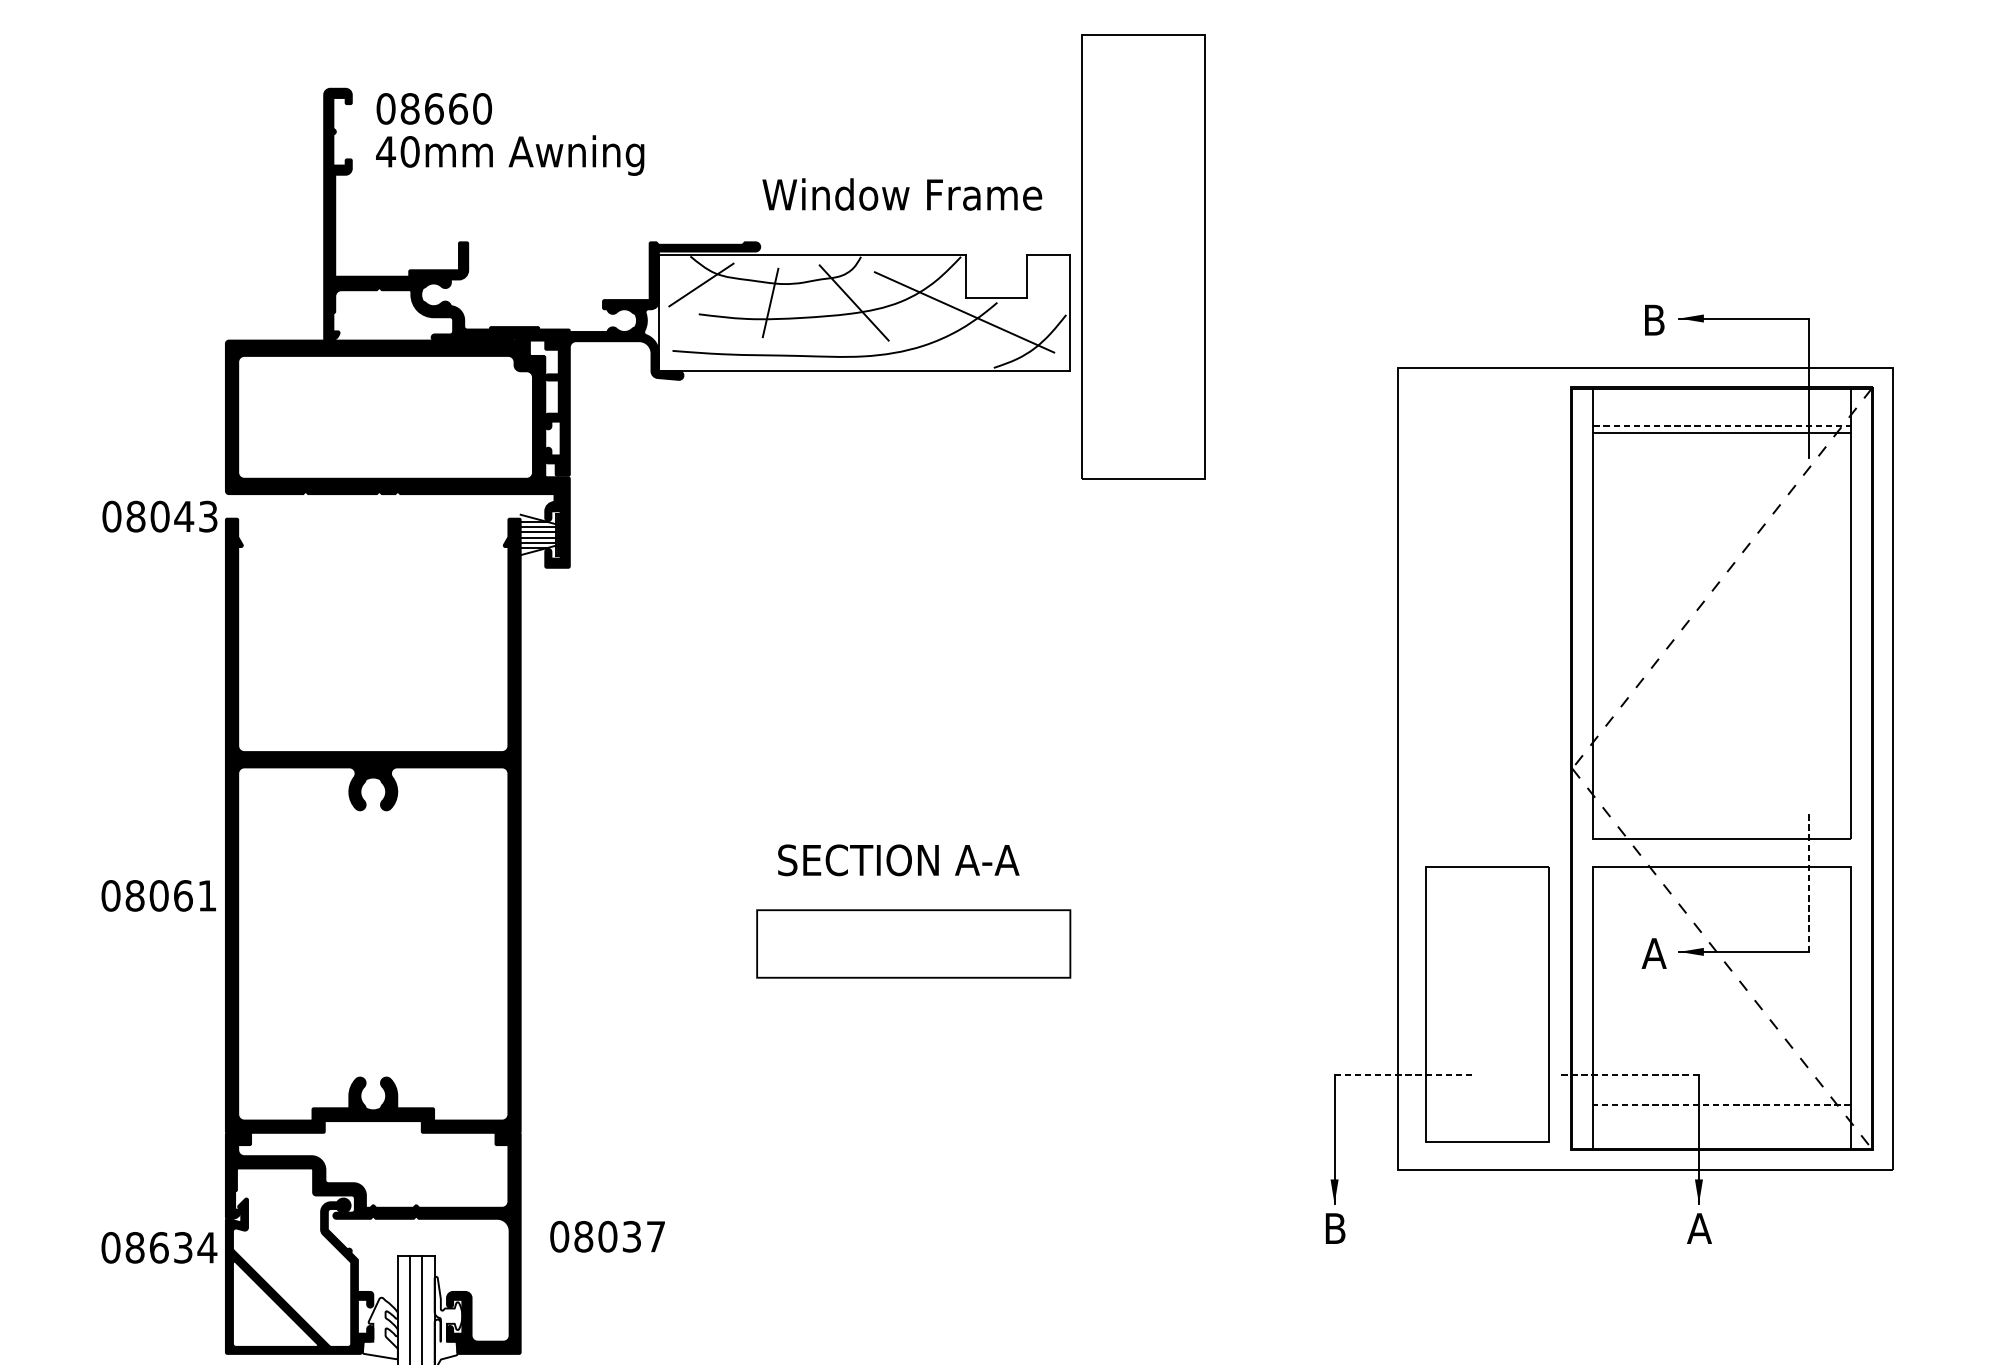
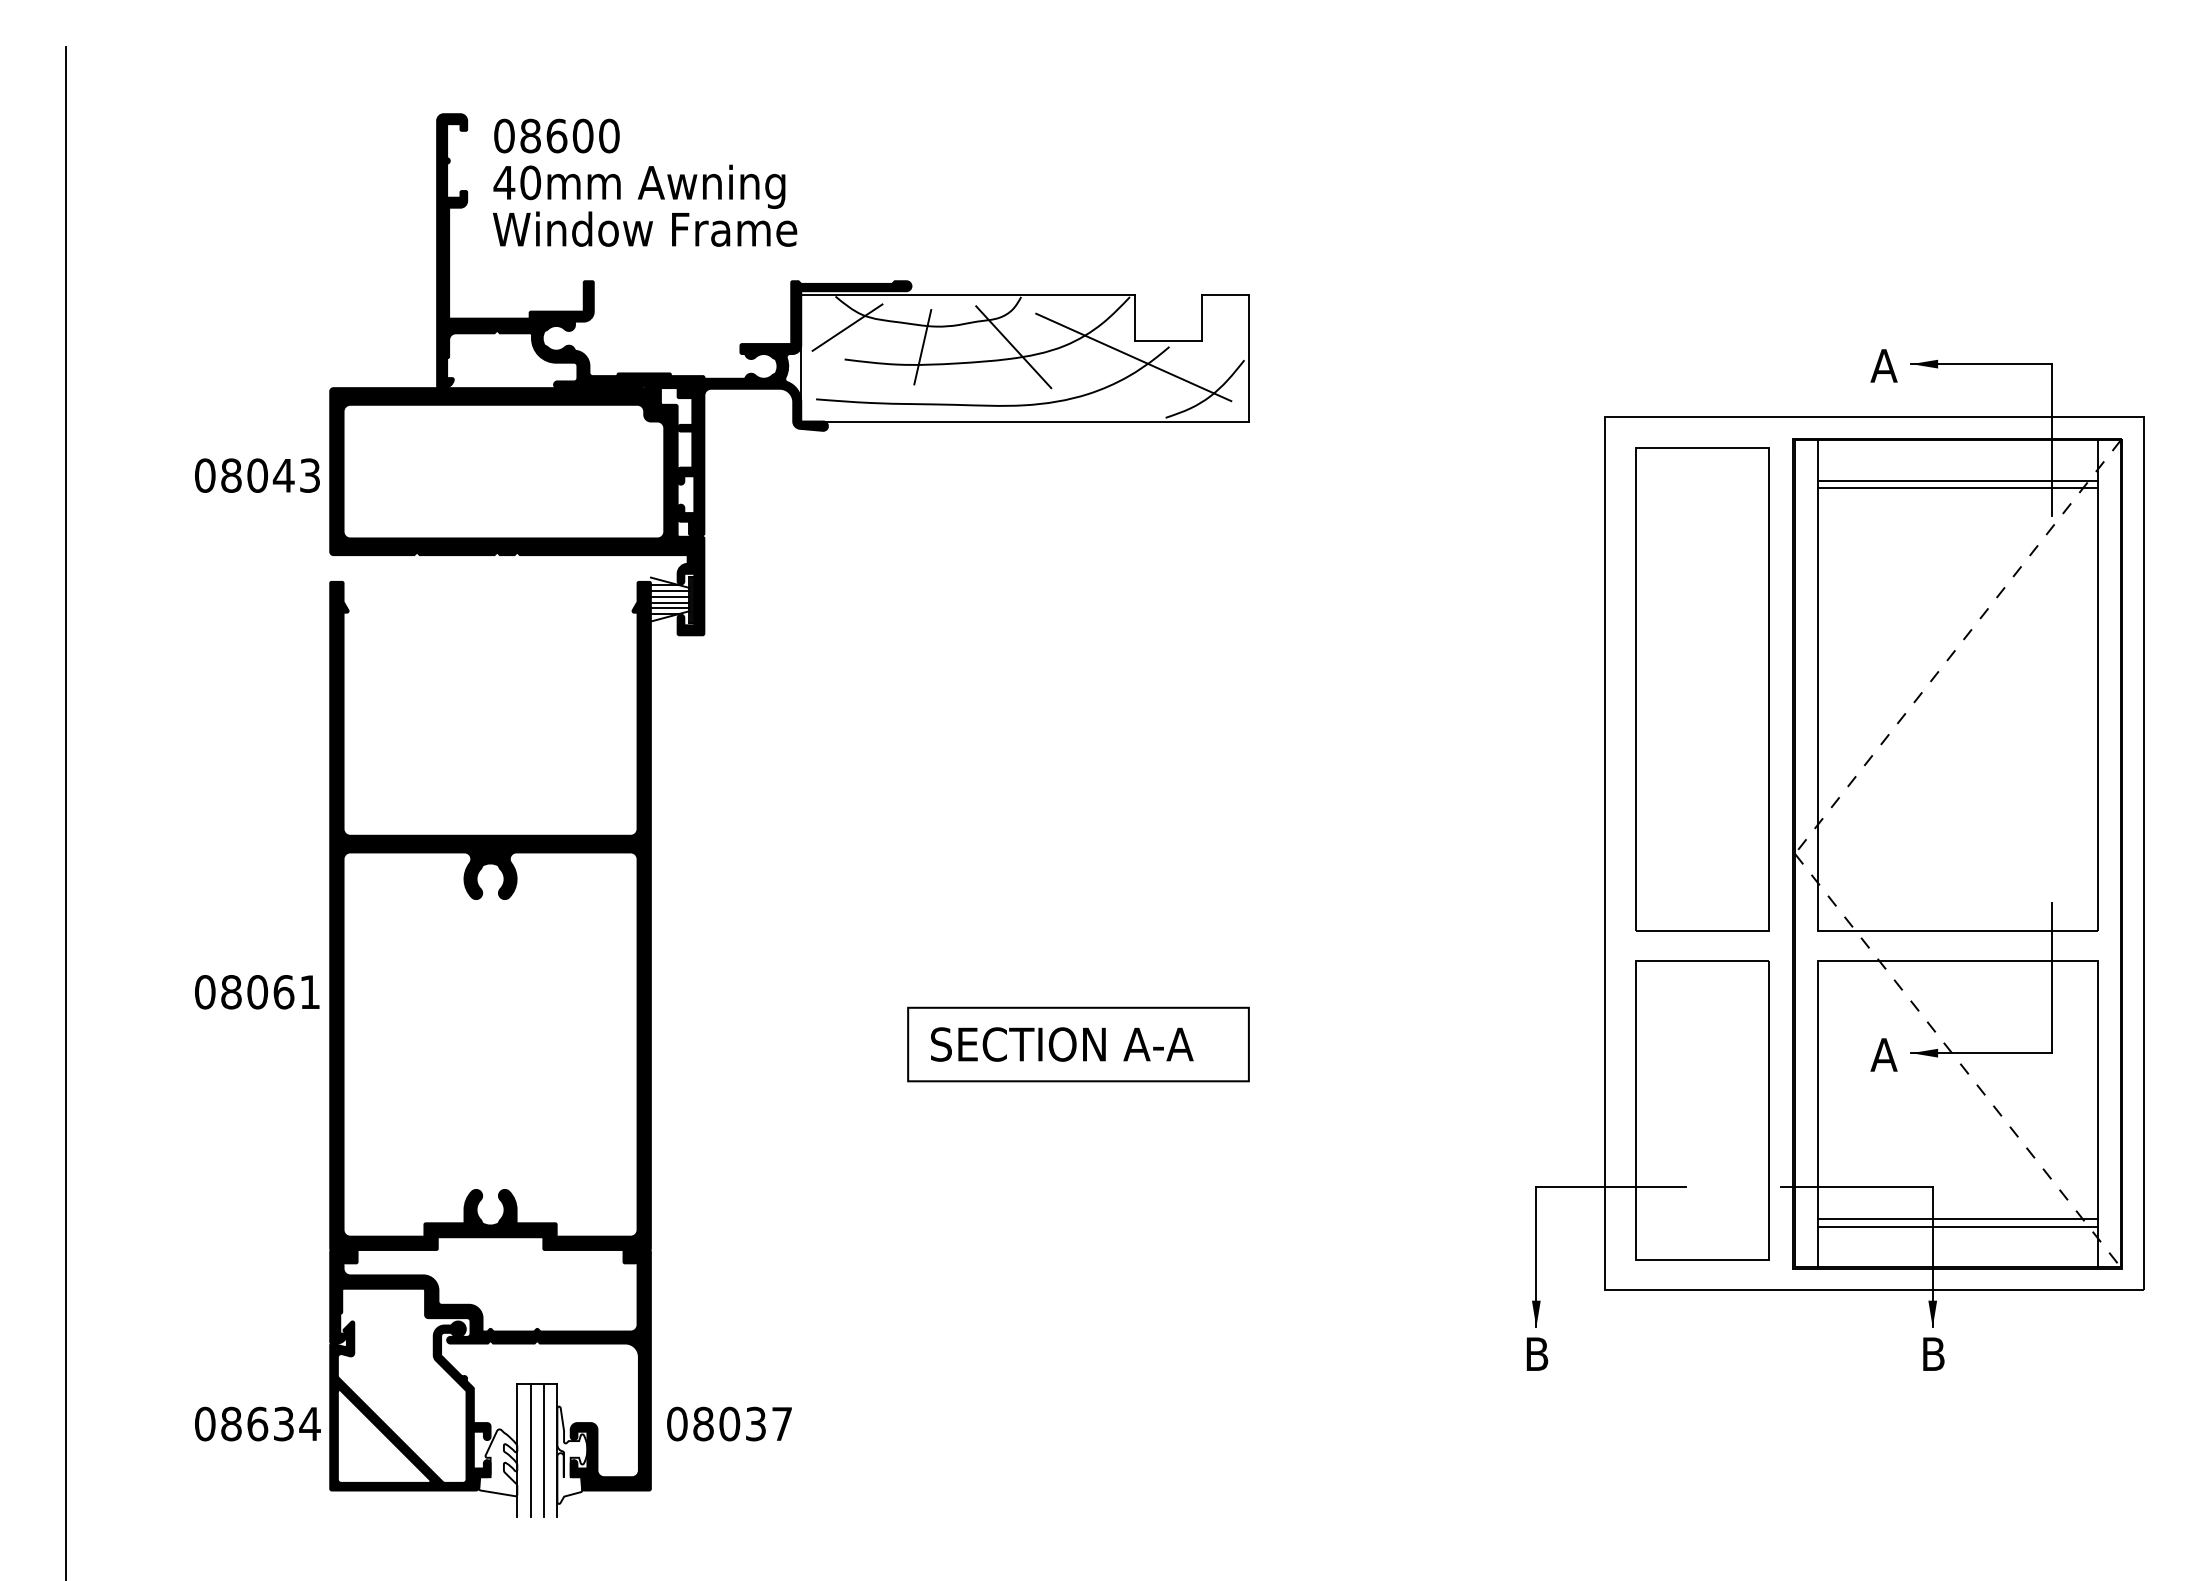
text: (457, 108) -> (582, 135), 08660 -> 08600
text: (902, 193) -> (645, 228), moved
part: (1143, 257) -> (1702, 689), moved
text: (1653, 319) -> (1883, 365), B -> A
line: (1722, 425) -> (1958, 480), dashed -> solid
text: (159, 516) -> (257, 475), moved
text: (899, 860) -> (1062, 1044), moved
line: (1808, 883) -> (2051, 978), dashed -> solid
line: (1403, 1074) -> (1611, 1186), dashed -> solid
line: (1628, 1074) -> (1856, 1186), dashed -> solid
line: (1721, 1104) -> (1957, 1219), dashed -> solid
line: (1721, 1112) -> (1957, 1227), added
text: (1698, 1227) -> (1932, 1353), A -> B
text: (607, 1236) -> (729, 1423), moved
text: (159, 1247) -> (257, 1423), moved

